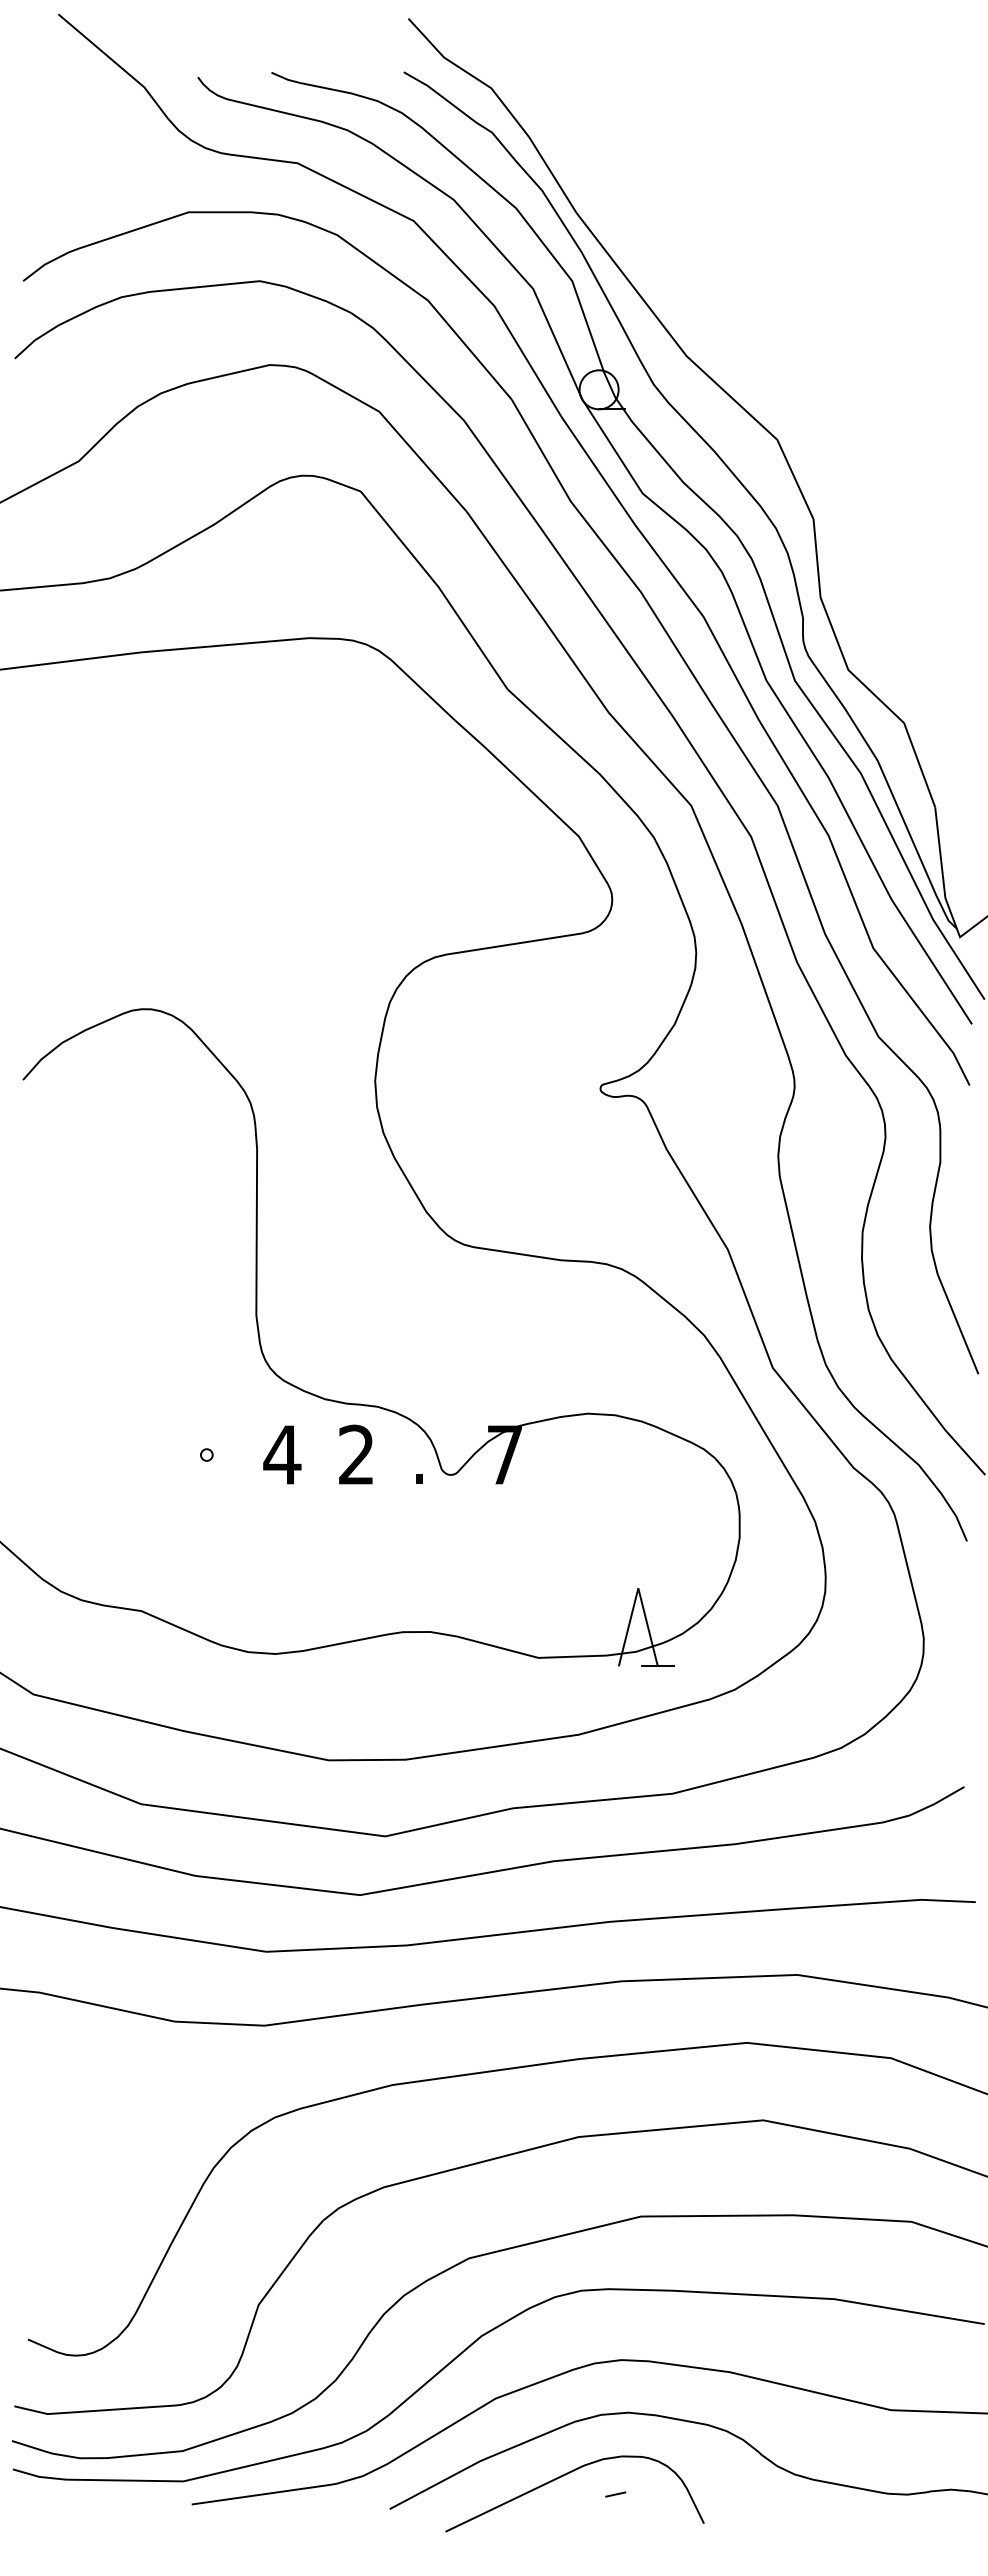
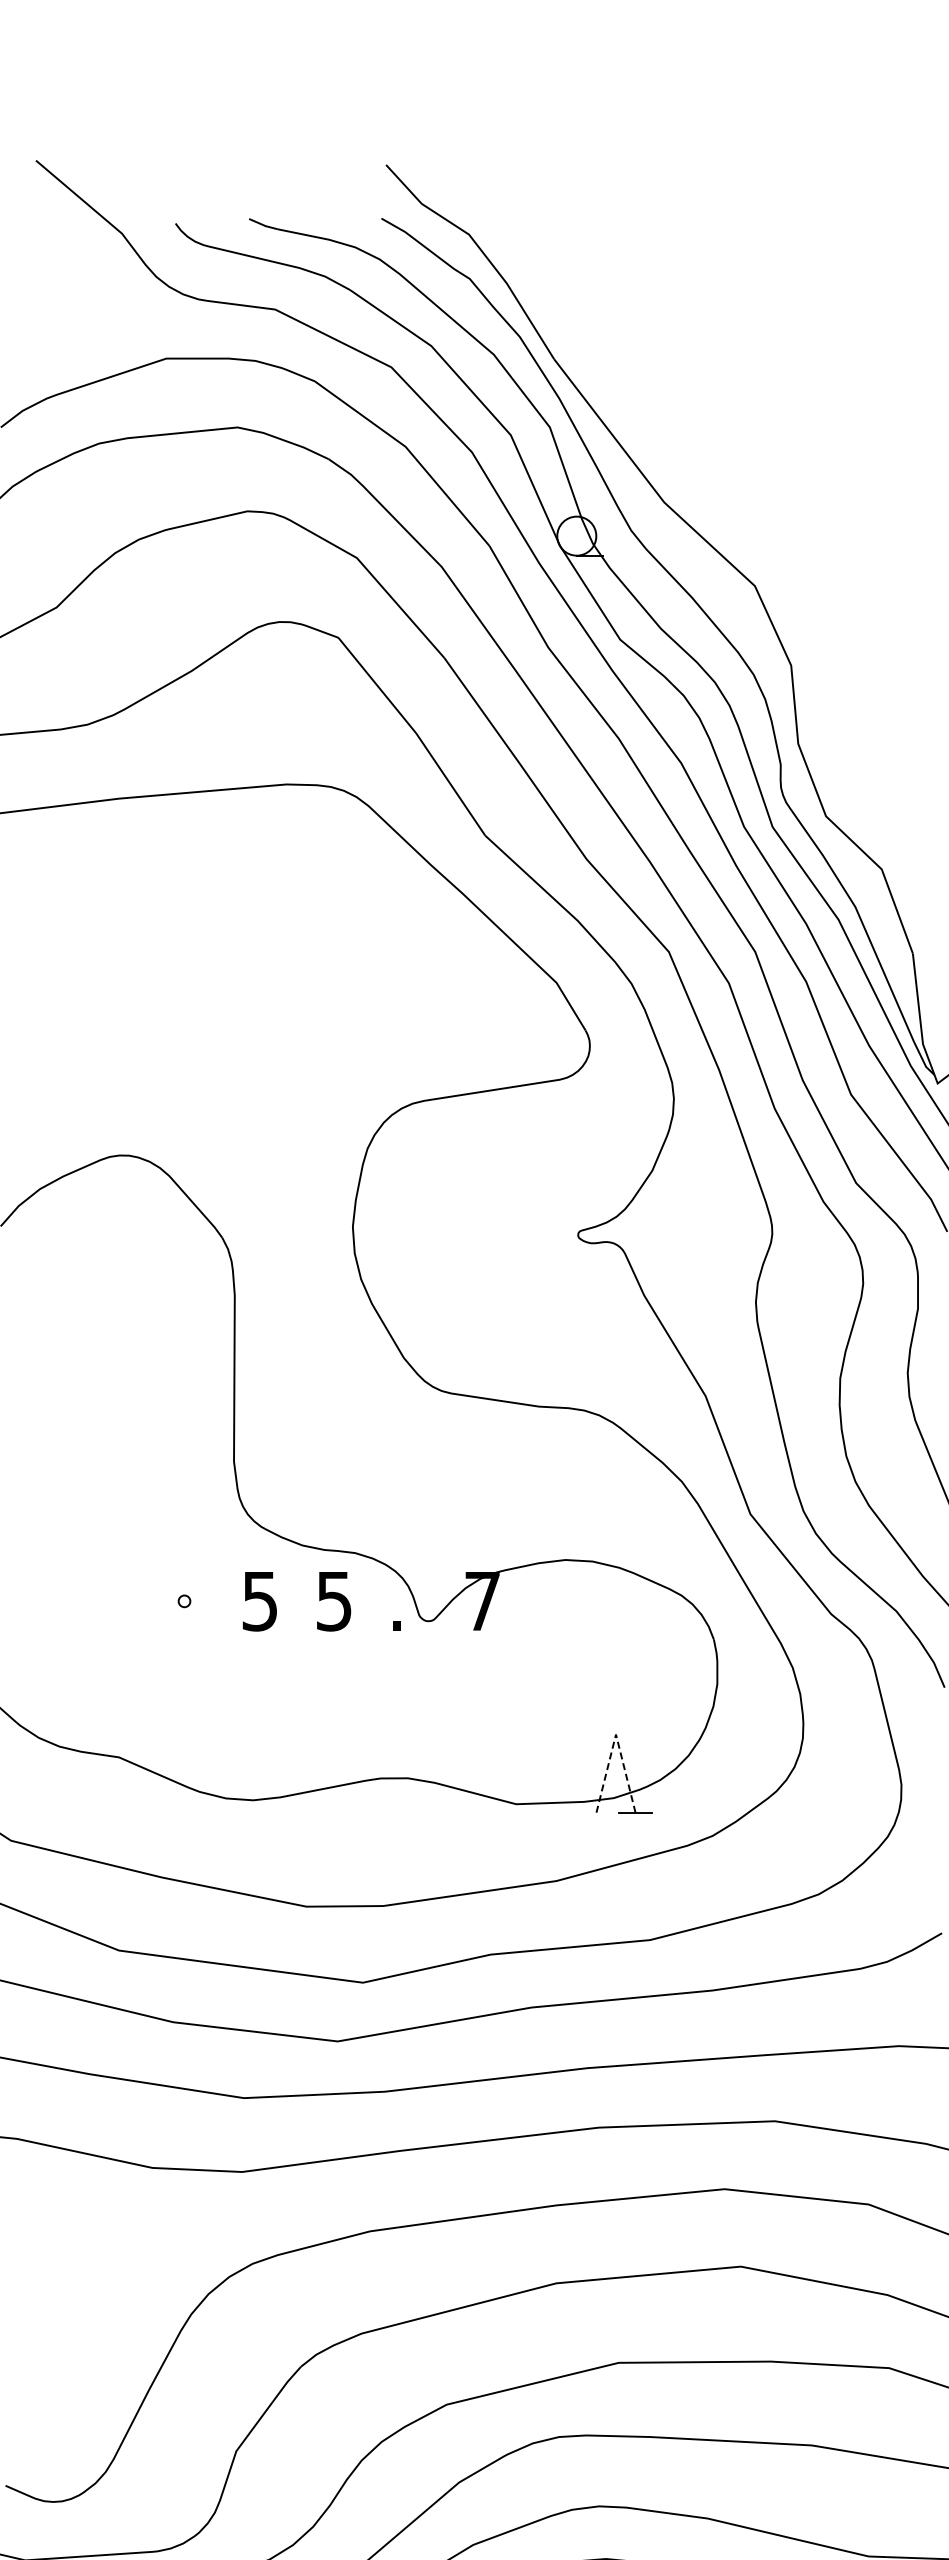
text: (356, 1454) -> (334, 1600), 2 -> 5
text: (282, 1455) -> (260, 1601), 4 -> 5
line: (638, 1588) -> (616, 1734), solid -> dashed

